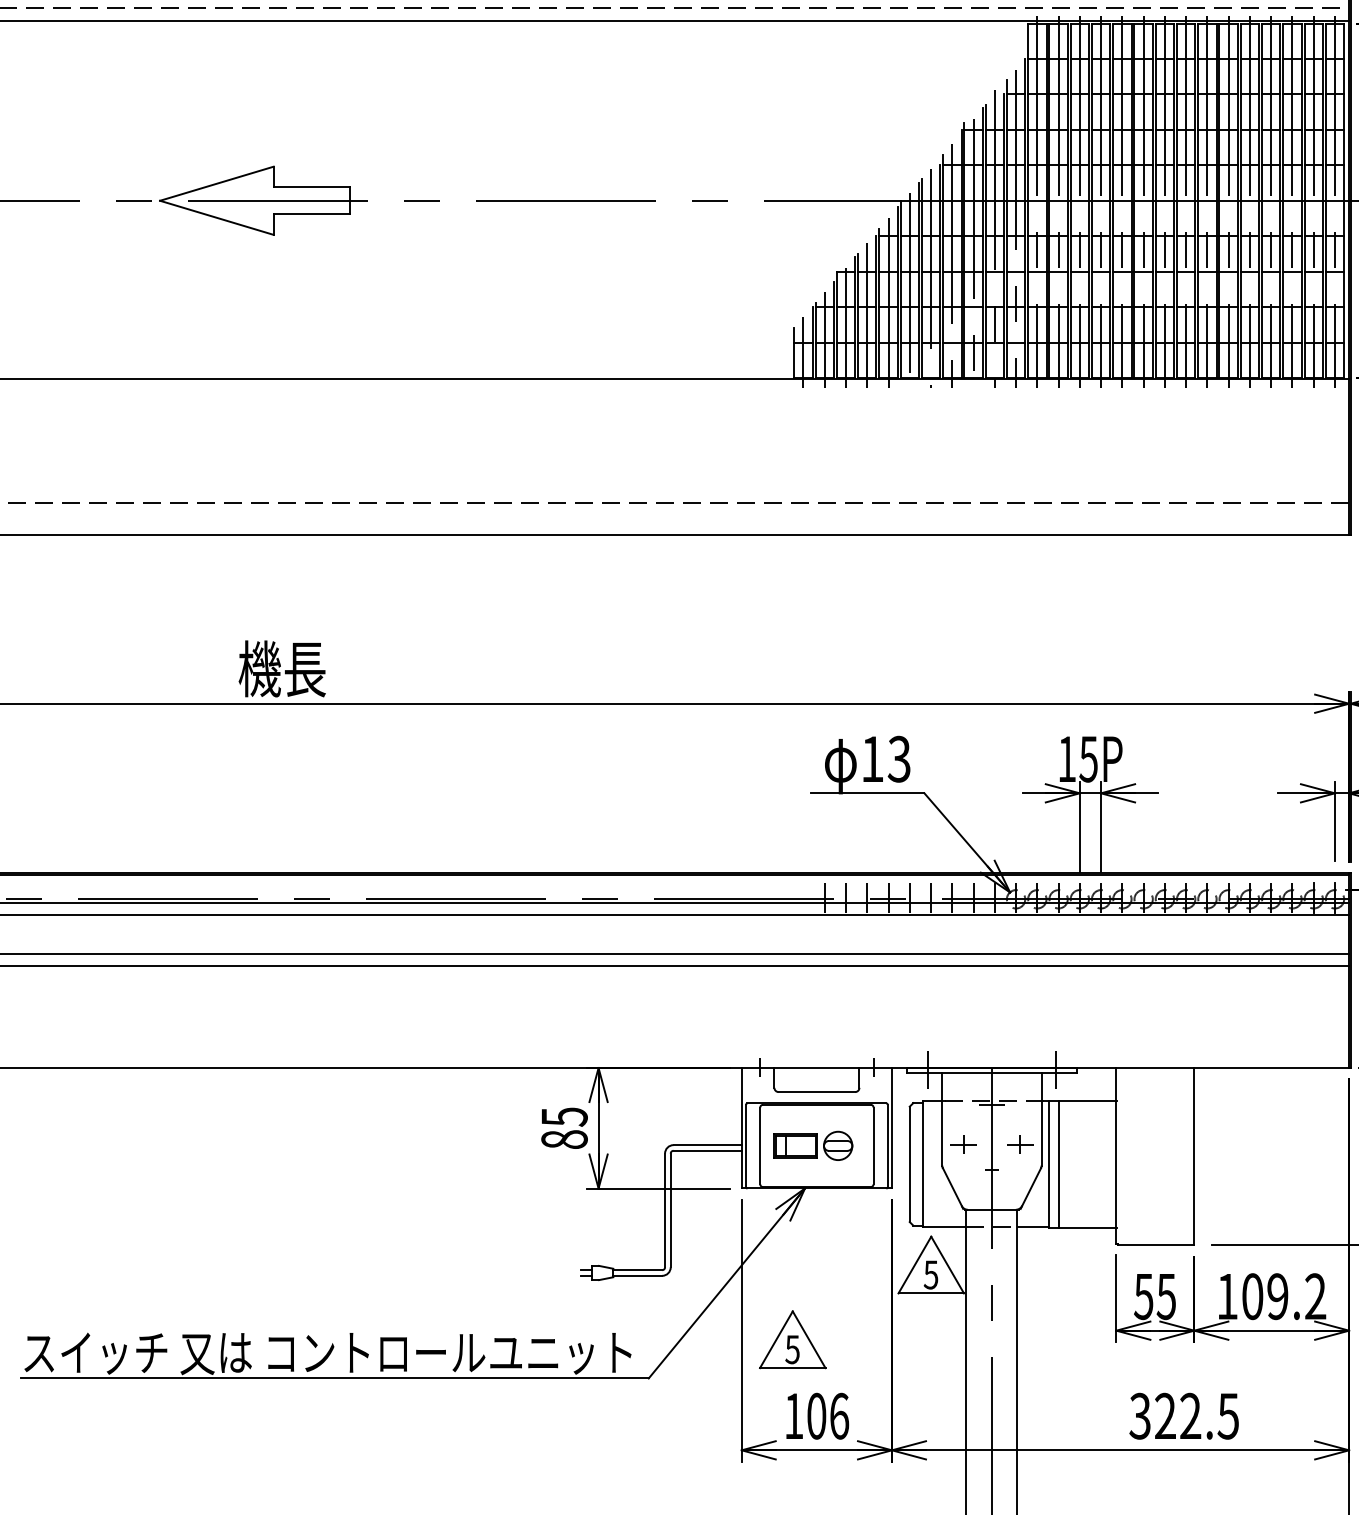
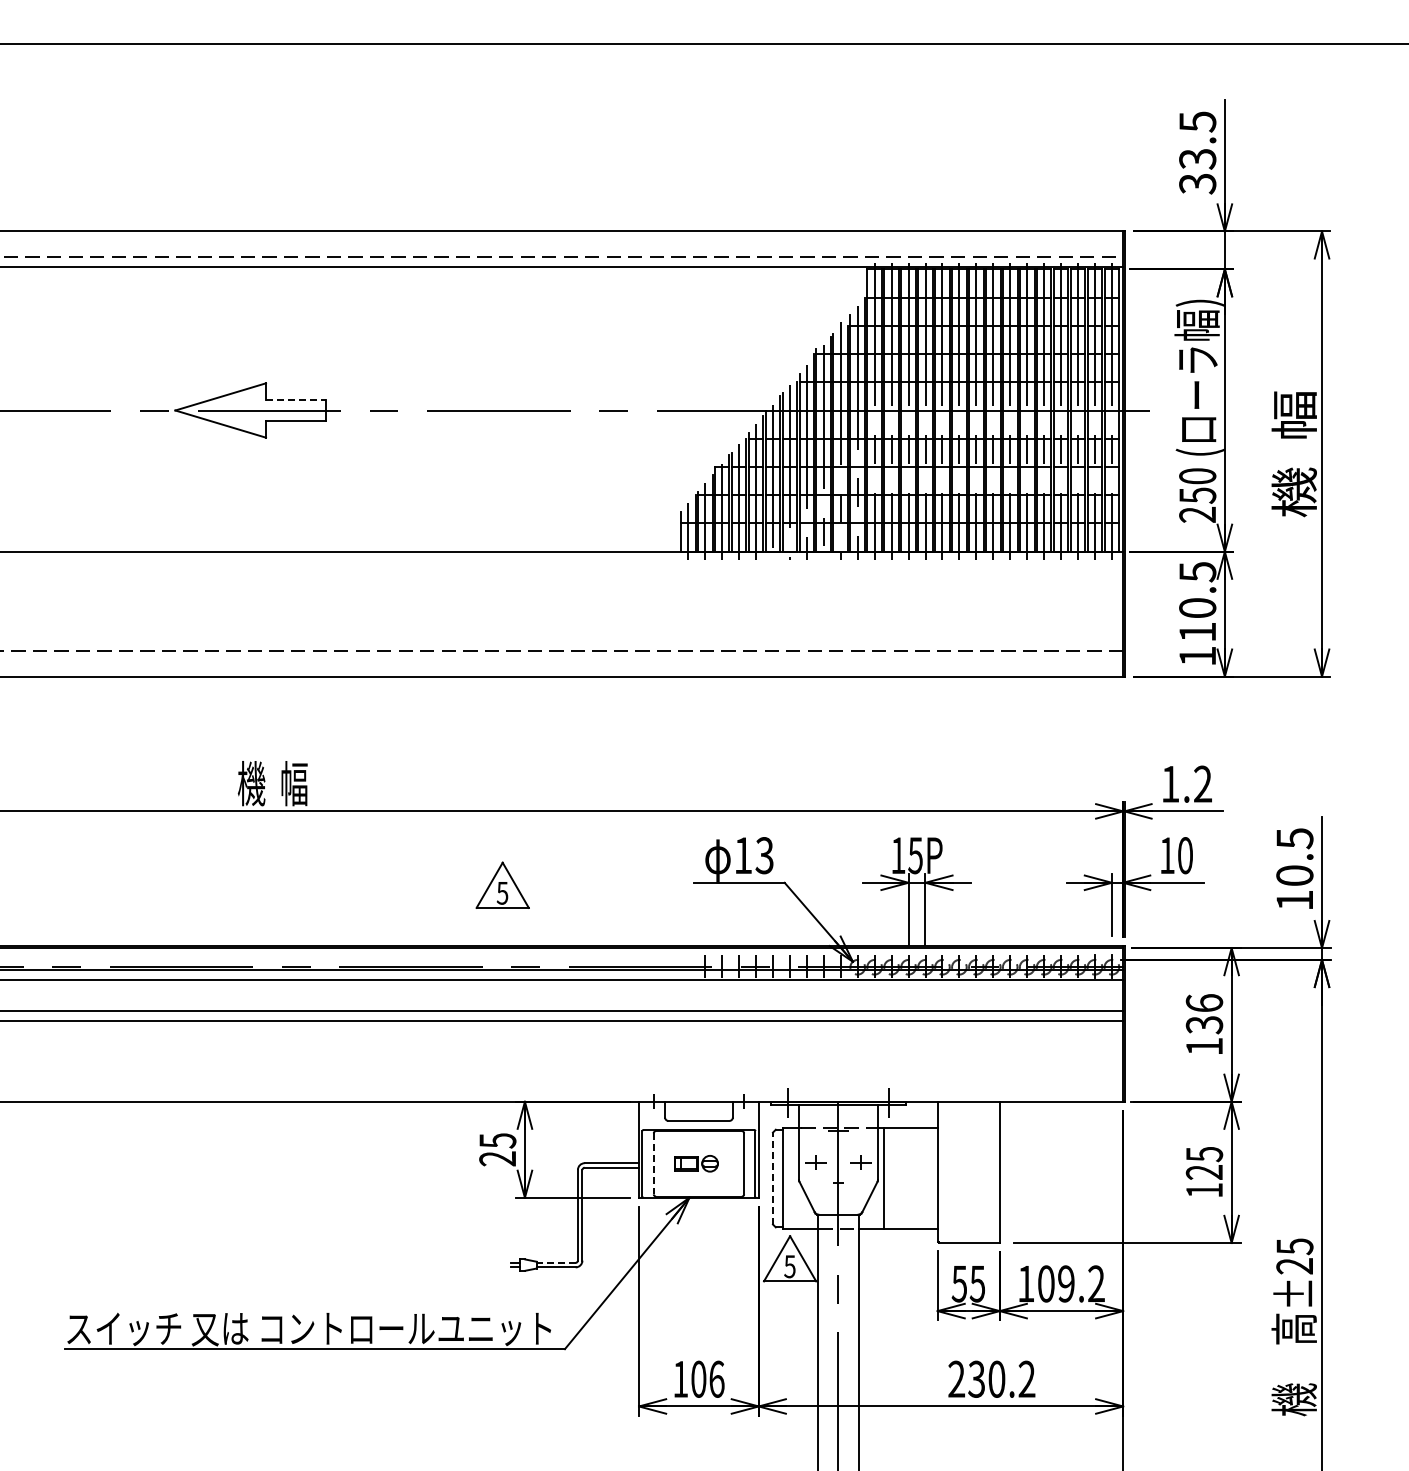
line: (311, 186) -> (296, 399), solid -> dashed
text: (281, 668) -> (272, 783), 機長 -> 機  幅
text: (564, 1139) -> (497, 1158), 85 -> 25
line: (759, 1145) -> (653, 1163), solid -> dashed
part: (813, 1145) -> (696, 1163), size x0.7
line: (909, 1164) -> (772, 1178), solid -> dashed
line: (1058, 1164) -> (891, 1178), removed
line: (636, 1269) -> (555, 1262), solid -> dashed
part: (792, 1338) -> (502, 884), moved
text: (1183, 1415) -> (991, 1378), 322.5 -> 230.2

